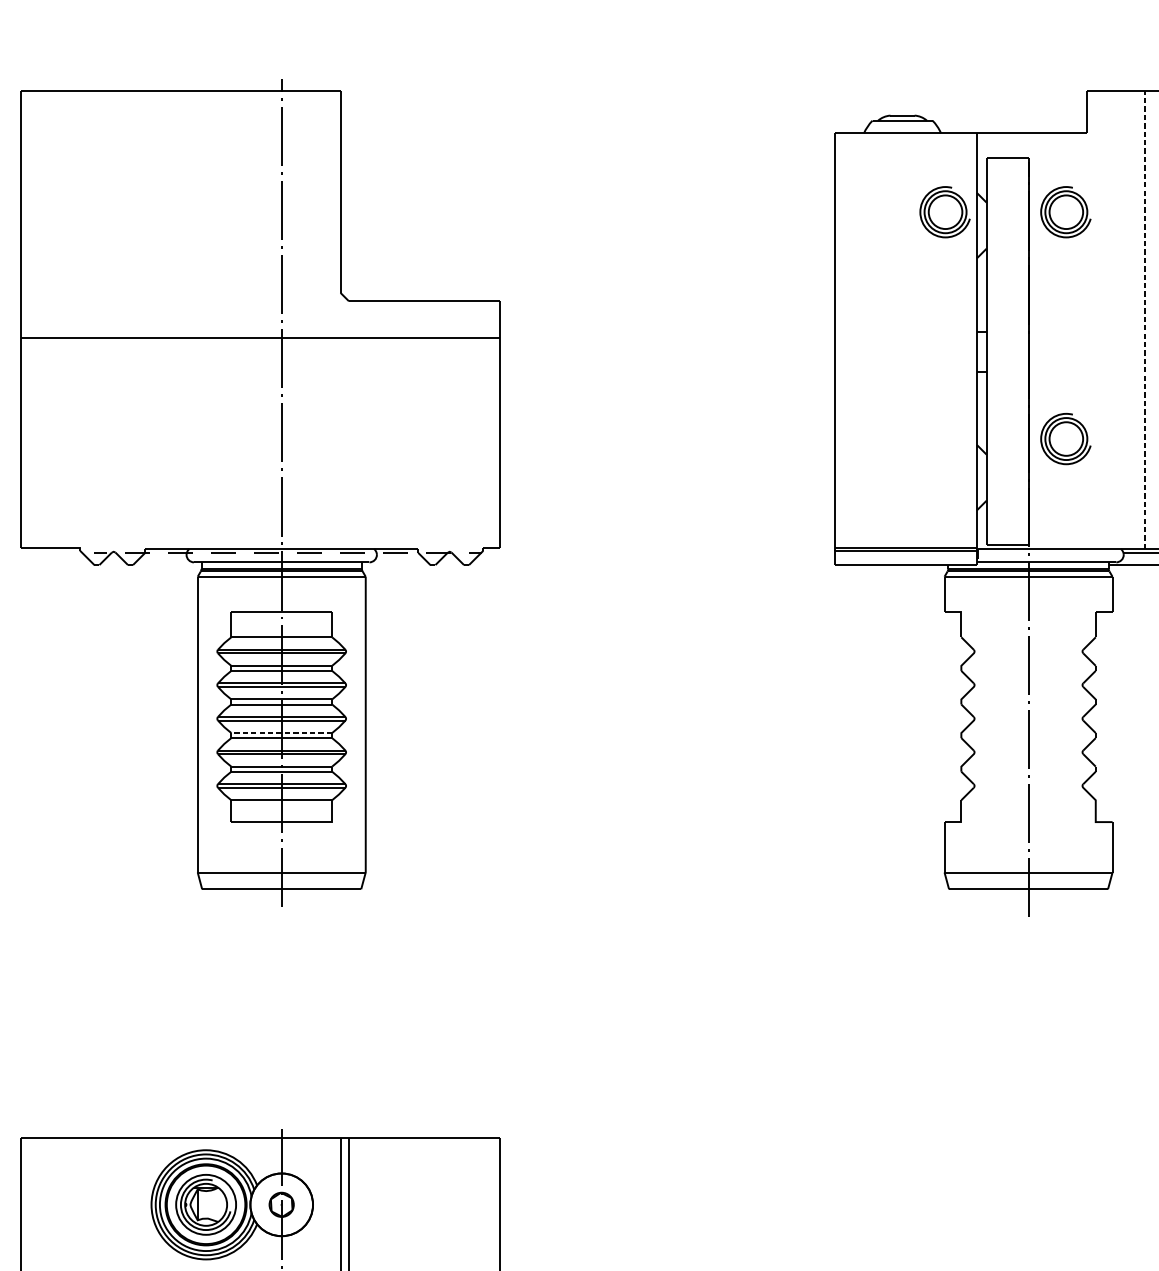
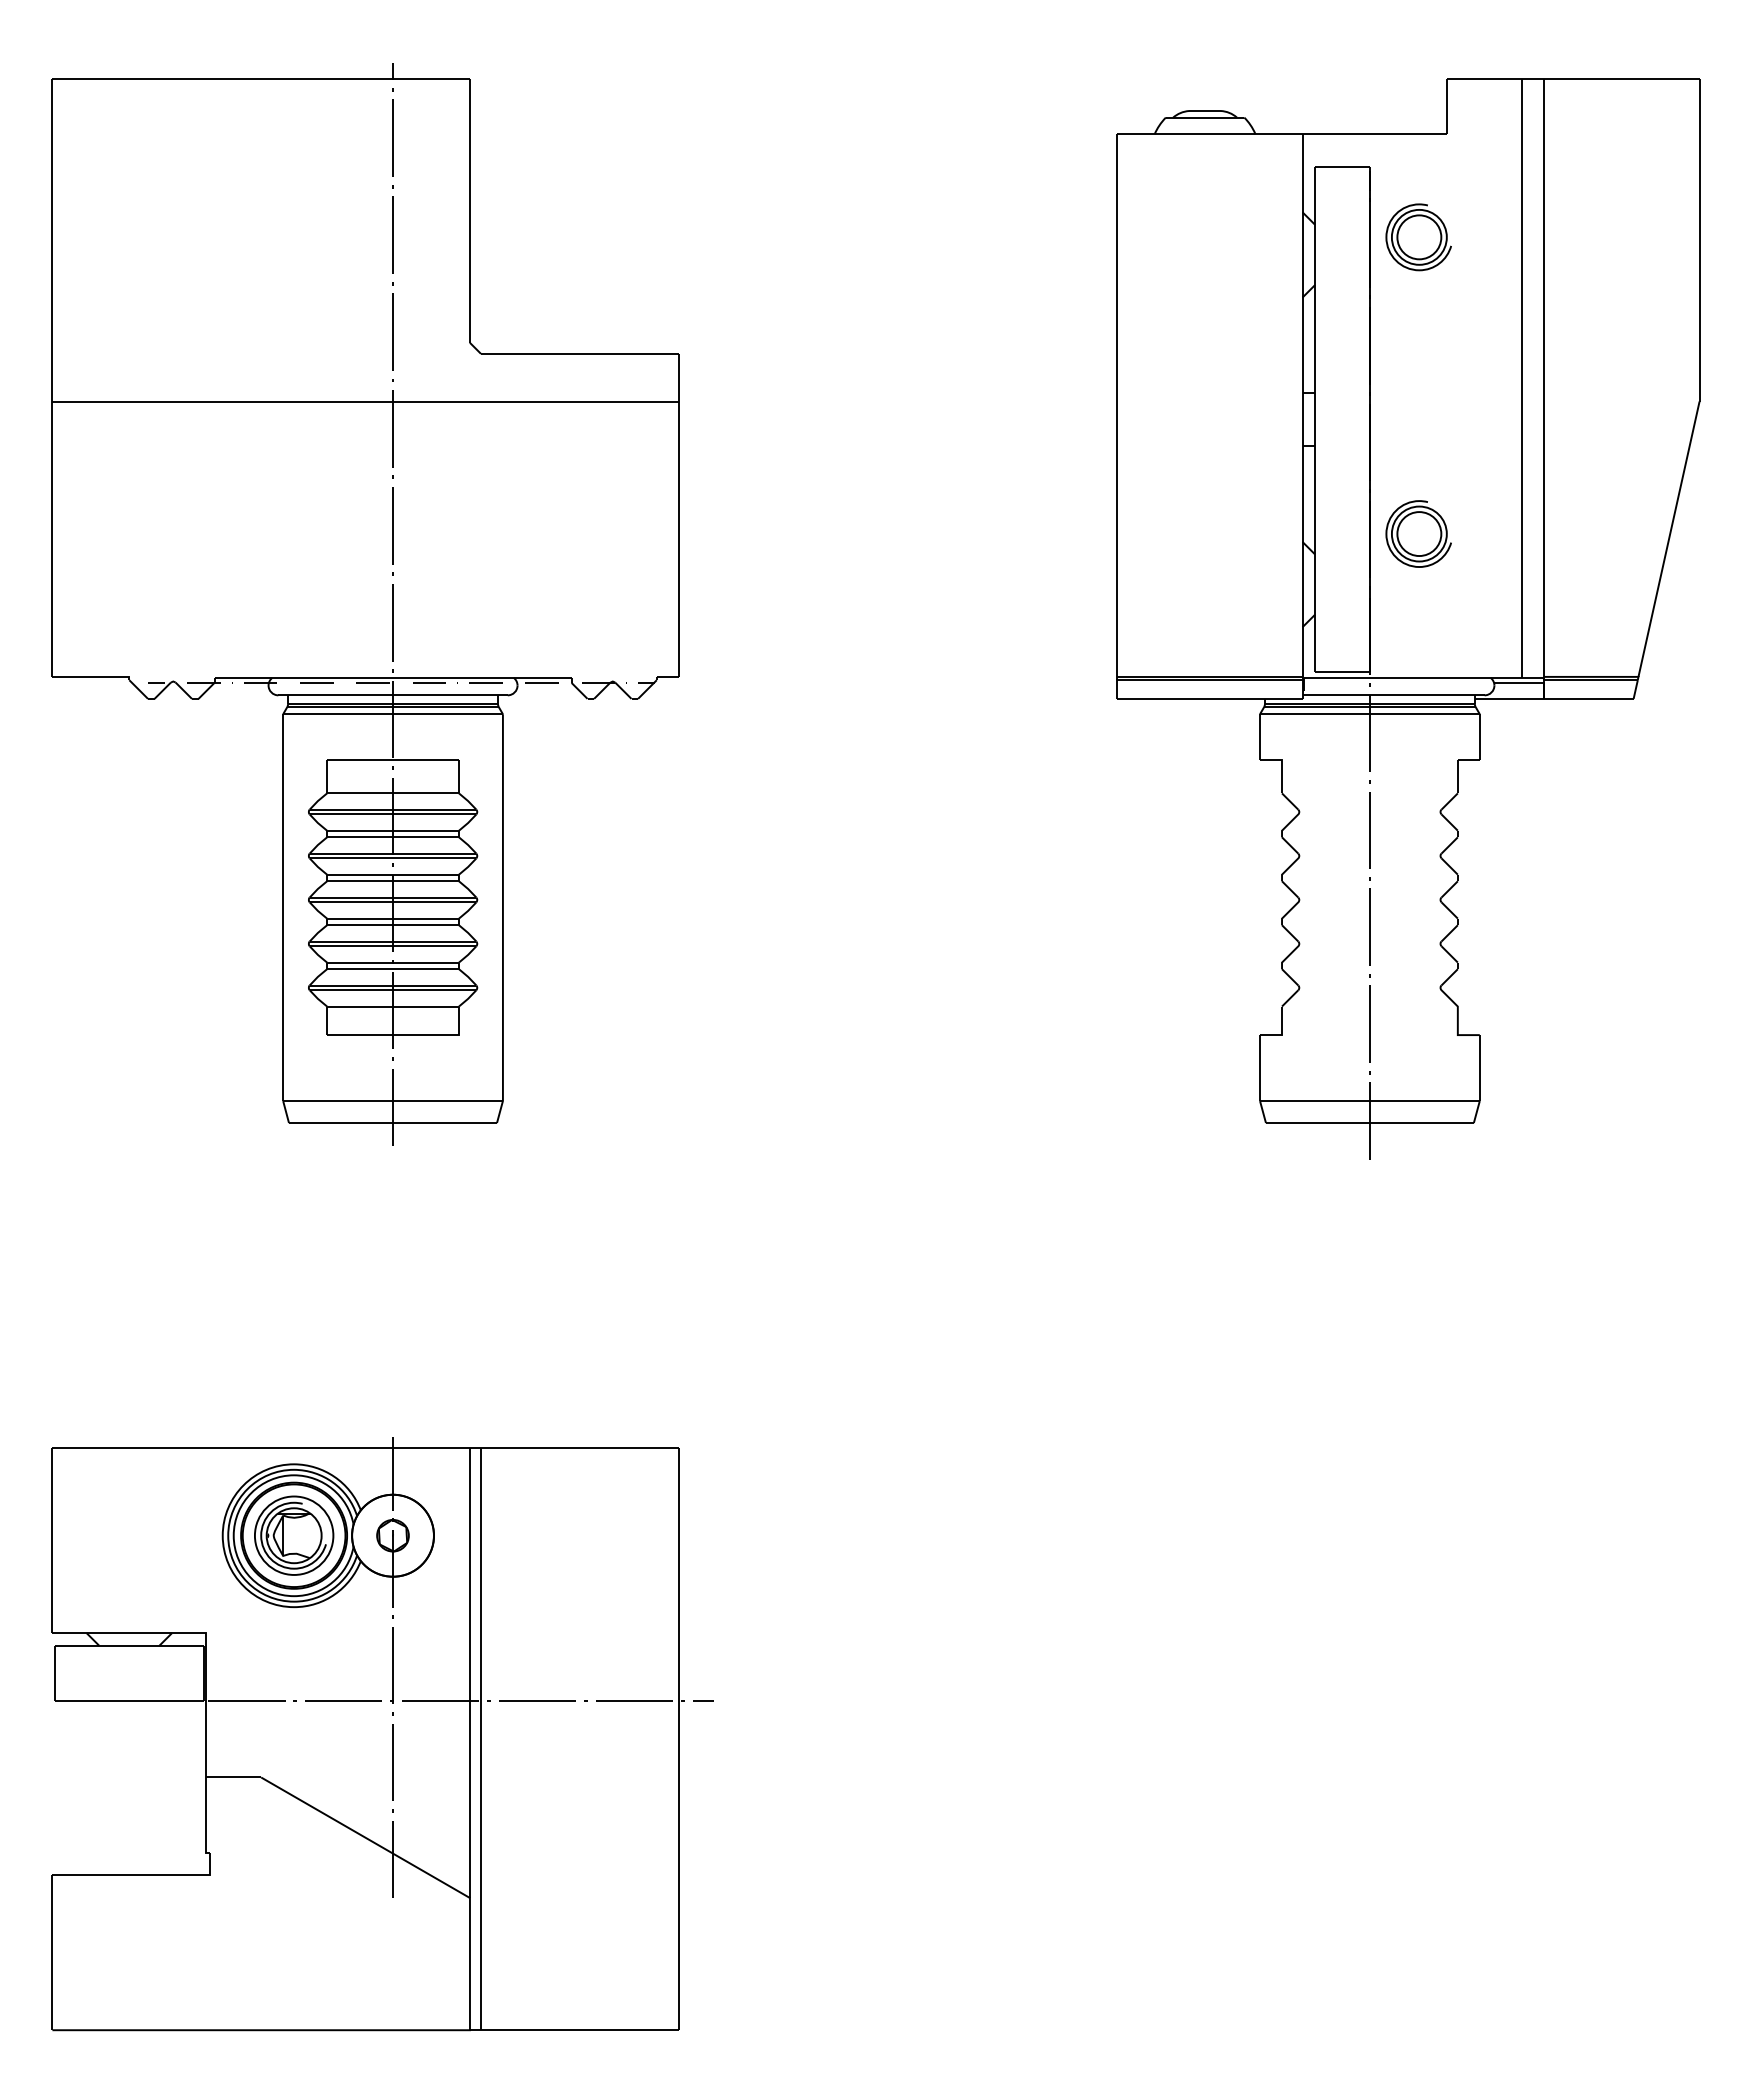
part: (944, 212) -> (1260, 237), removed
line: (1145, 320) -> (1522, 378), dashed -> solid
line: (282, 732) -> (393, 918), dashed -> solid

